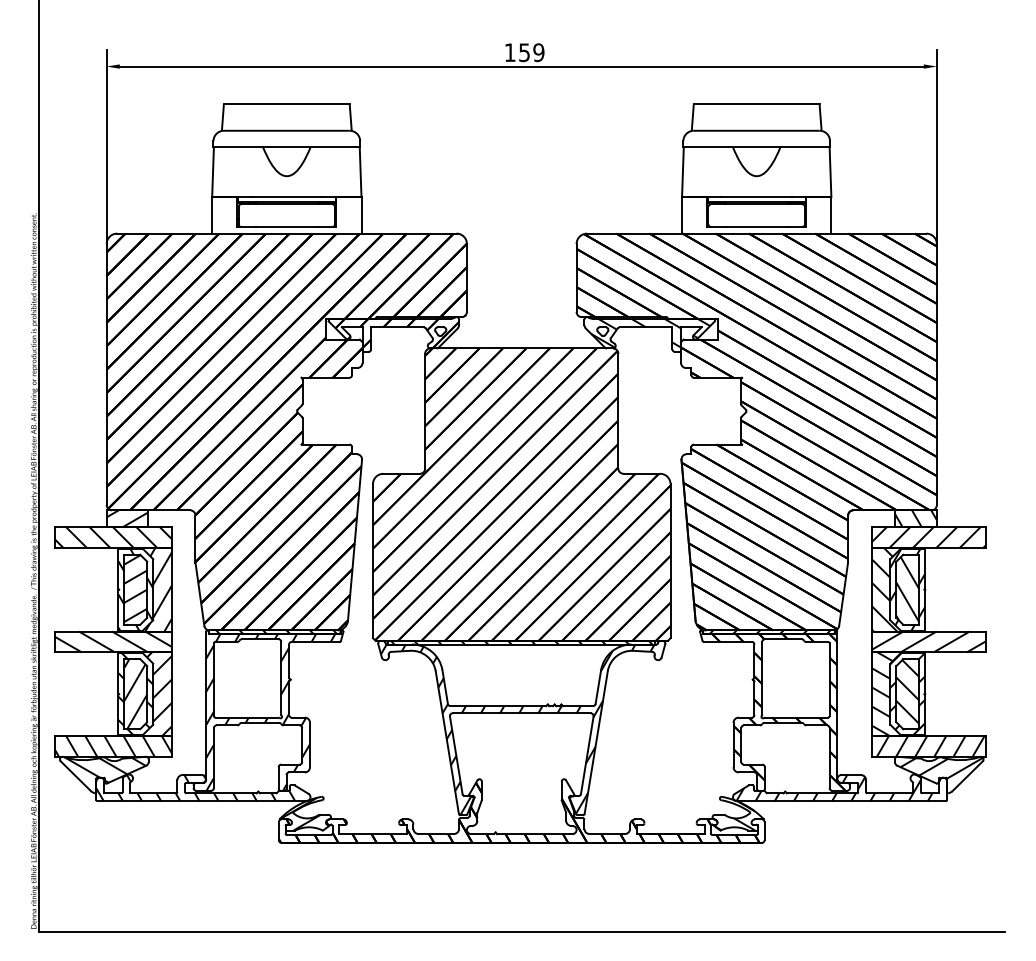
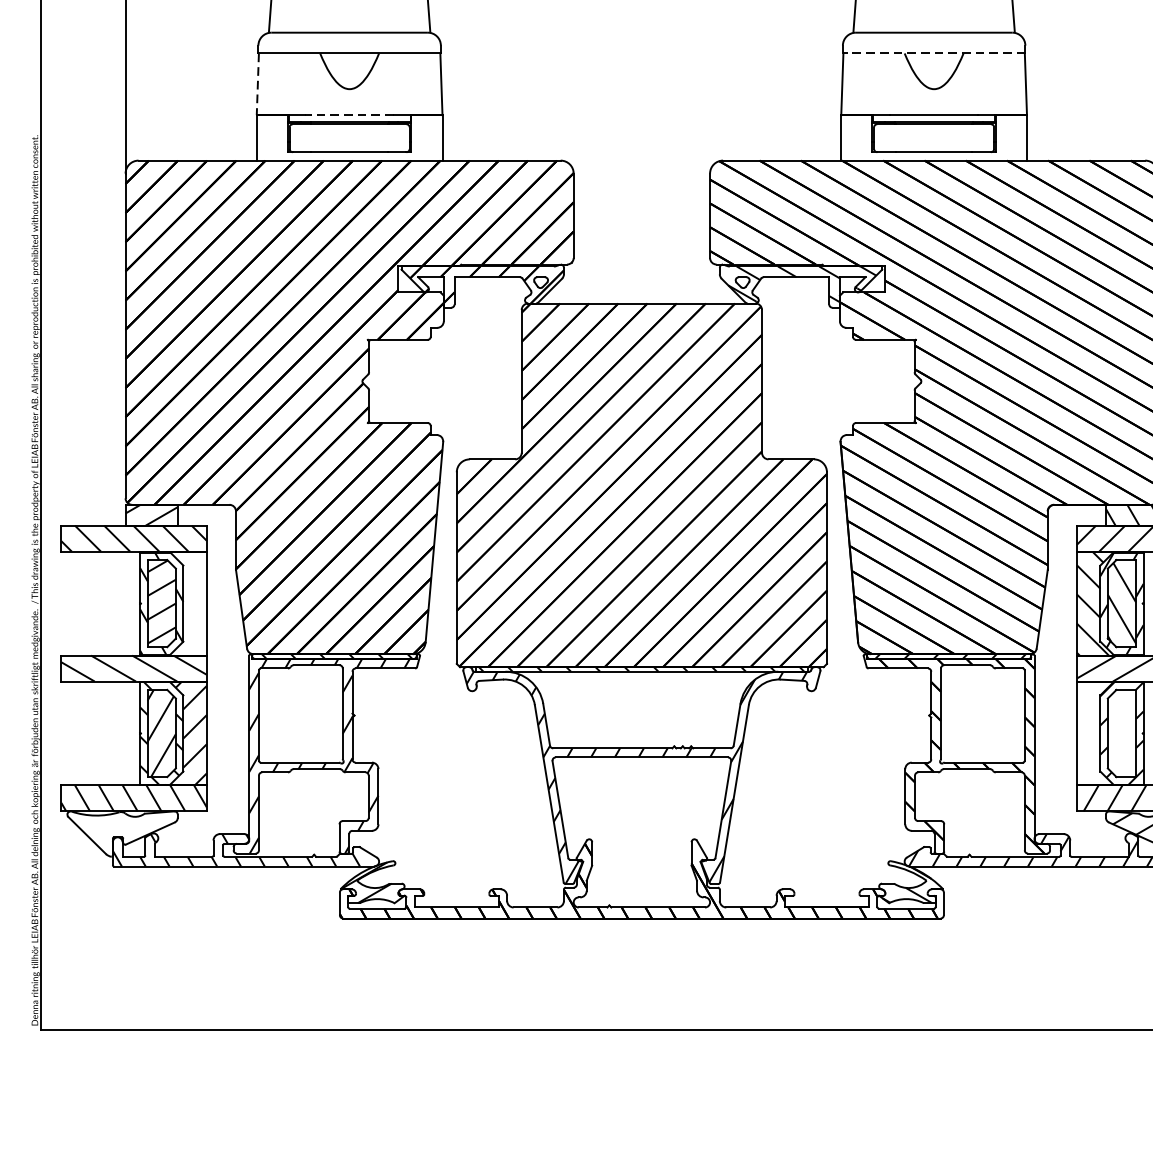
line: (756, 147) -> (933, 53), solid -> dashed
line: (213, 172) -> (258, 84), solid -> dashed
line: (286, 197) -> (349, 115), solid -> dashed
hatch: (148, 589) -> (177, 603), removed
hatch: (907, 691) -> (1121, 730), removed
hatch: (896, 693) -> (1108, 732), removed
hatch: (104, 769) -> (122, 827), removed

